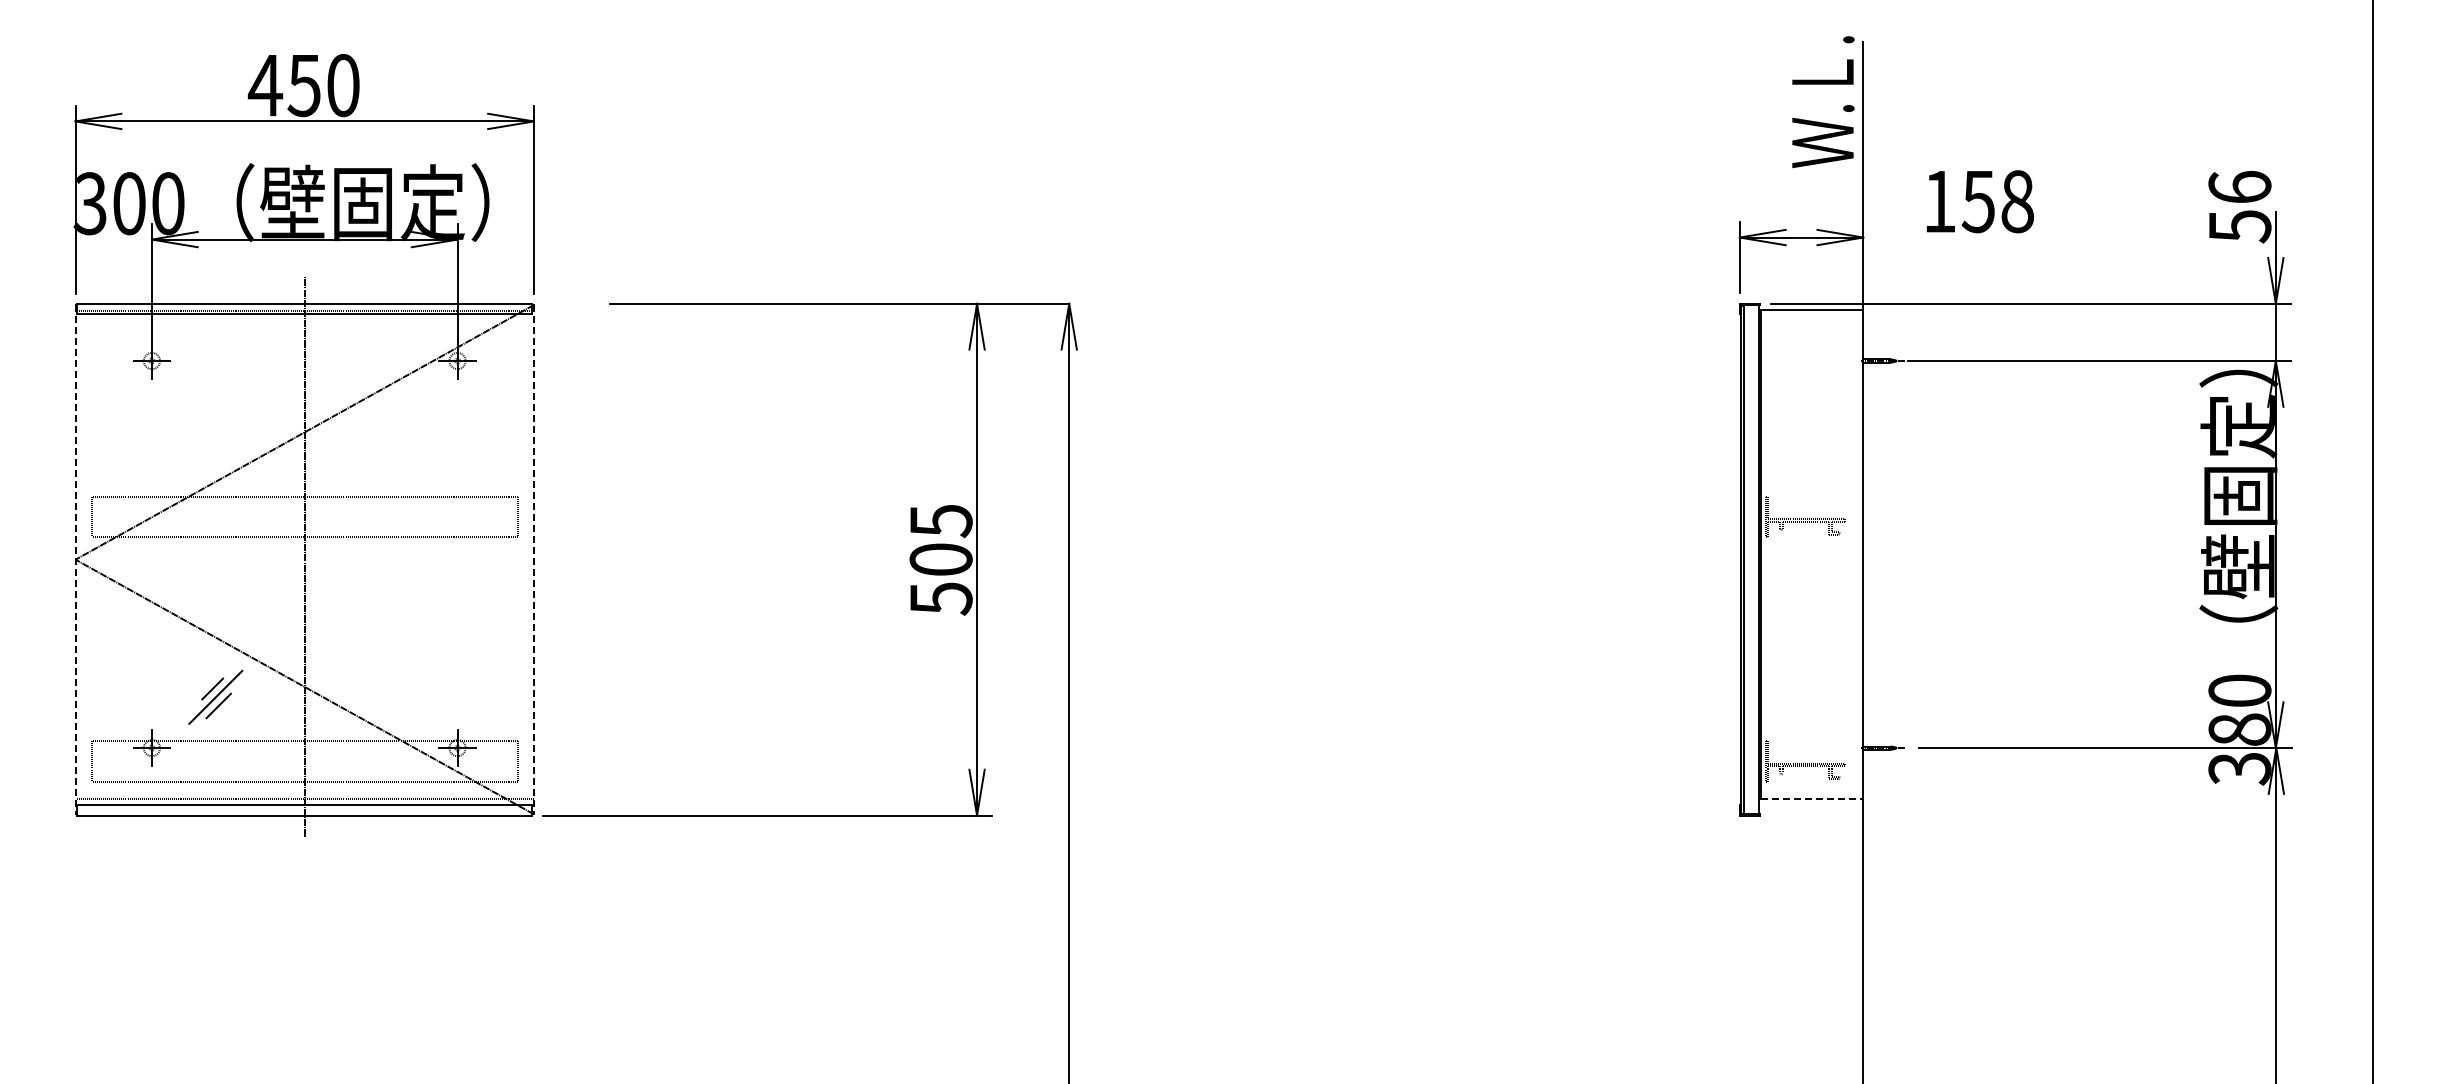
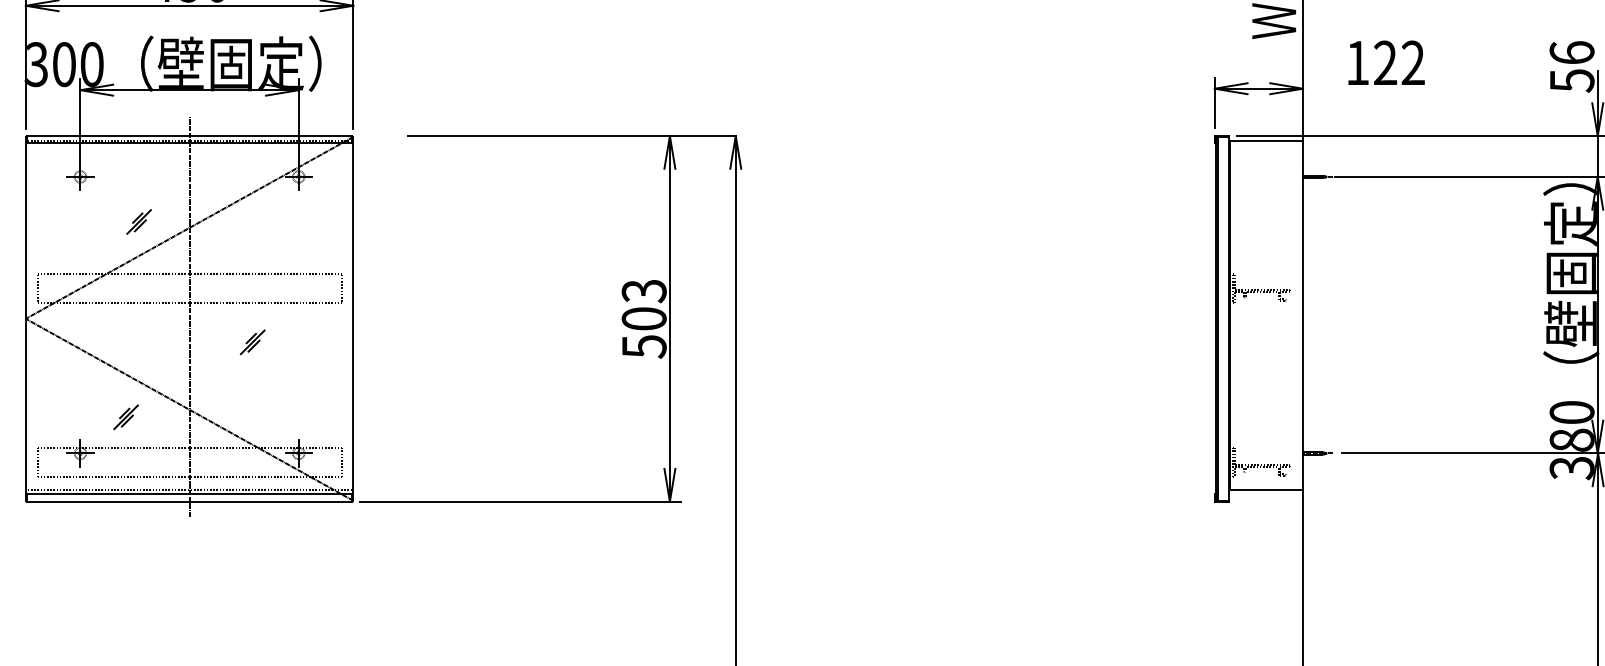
text: (1997, 201) -> (1398, 62), 158 -> 122
part: (233, 423) -> (138, 221), added
text: (940, 521) -> (643, 291), 505 -> 503
line: (75, 559) -> (25, 318), dashed -> solid
line: (533, 559) -> (353, 318), dashed -> solid
part: (392, 592) -> (252, 342), added
part: (215, 697) -> (125, 417), size x0.62
line: (1812, 799) -> (1266, 490), dashed -> solid

